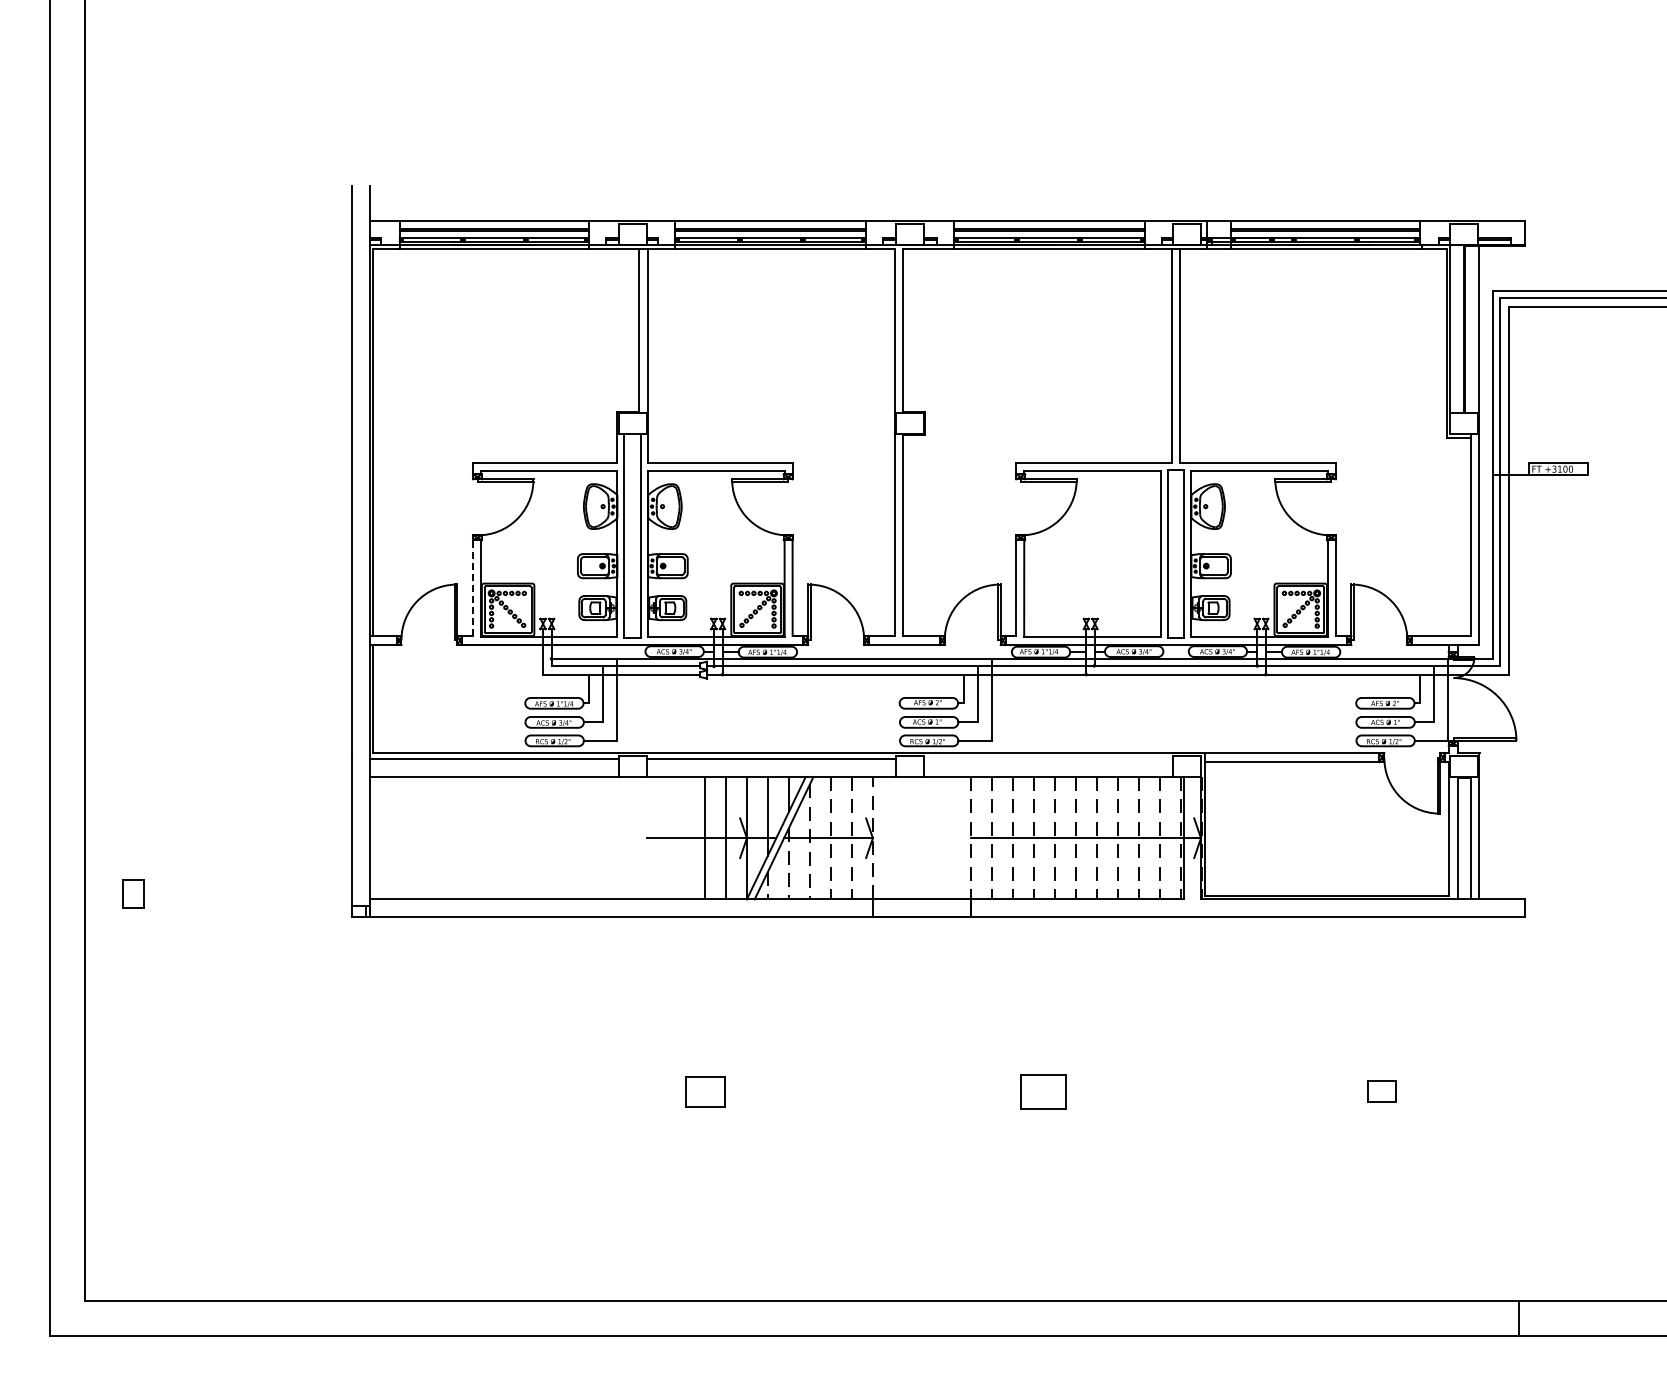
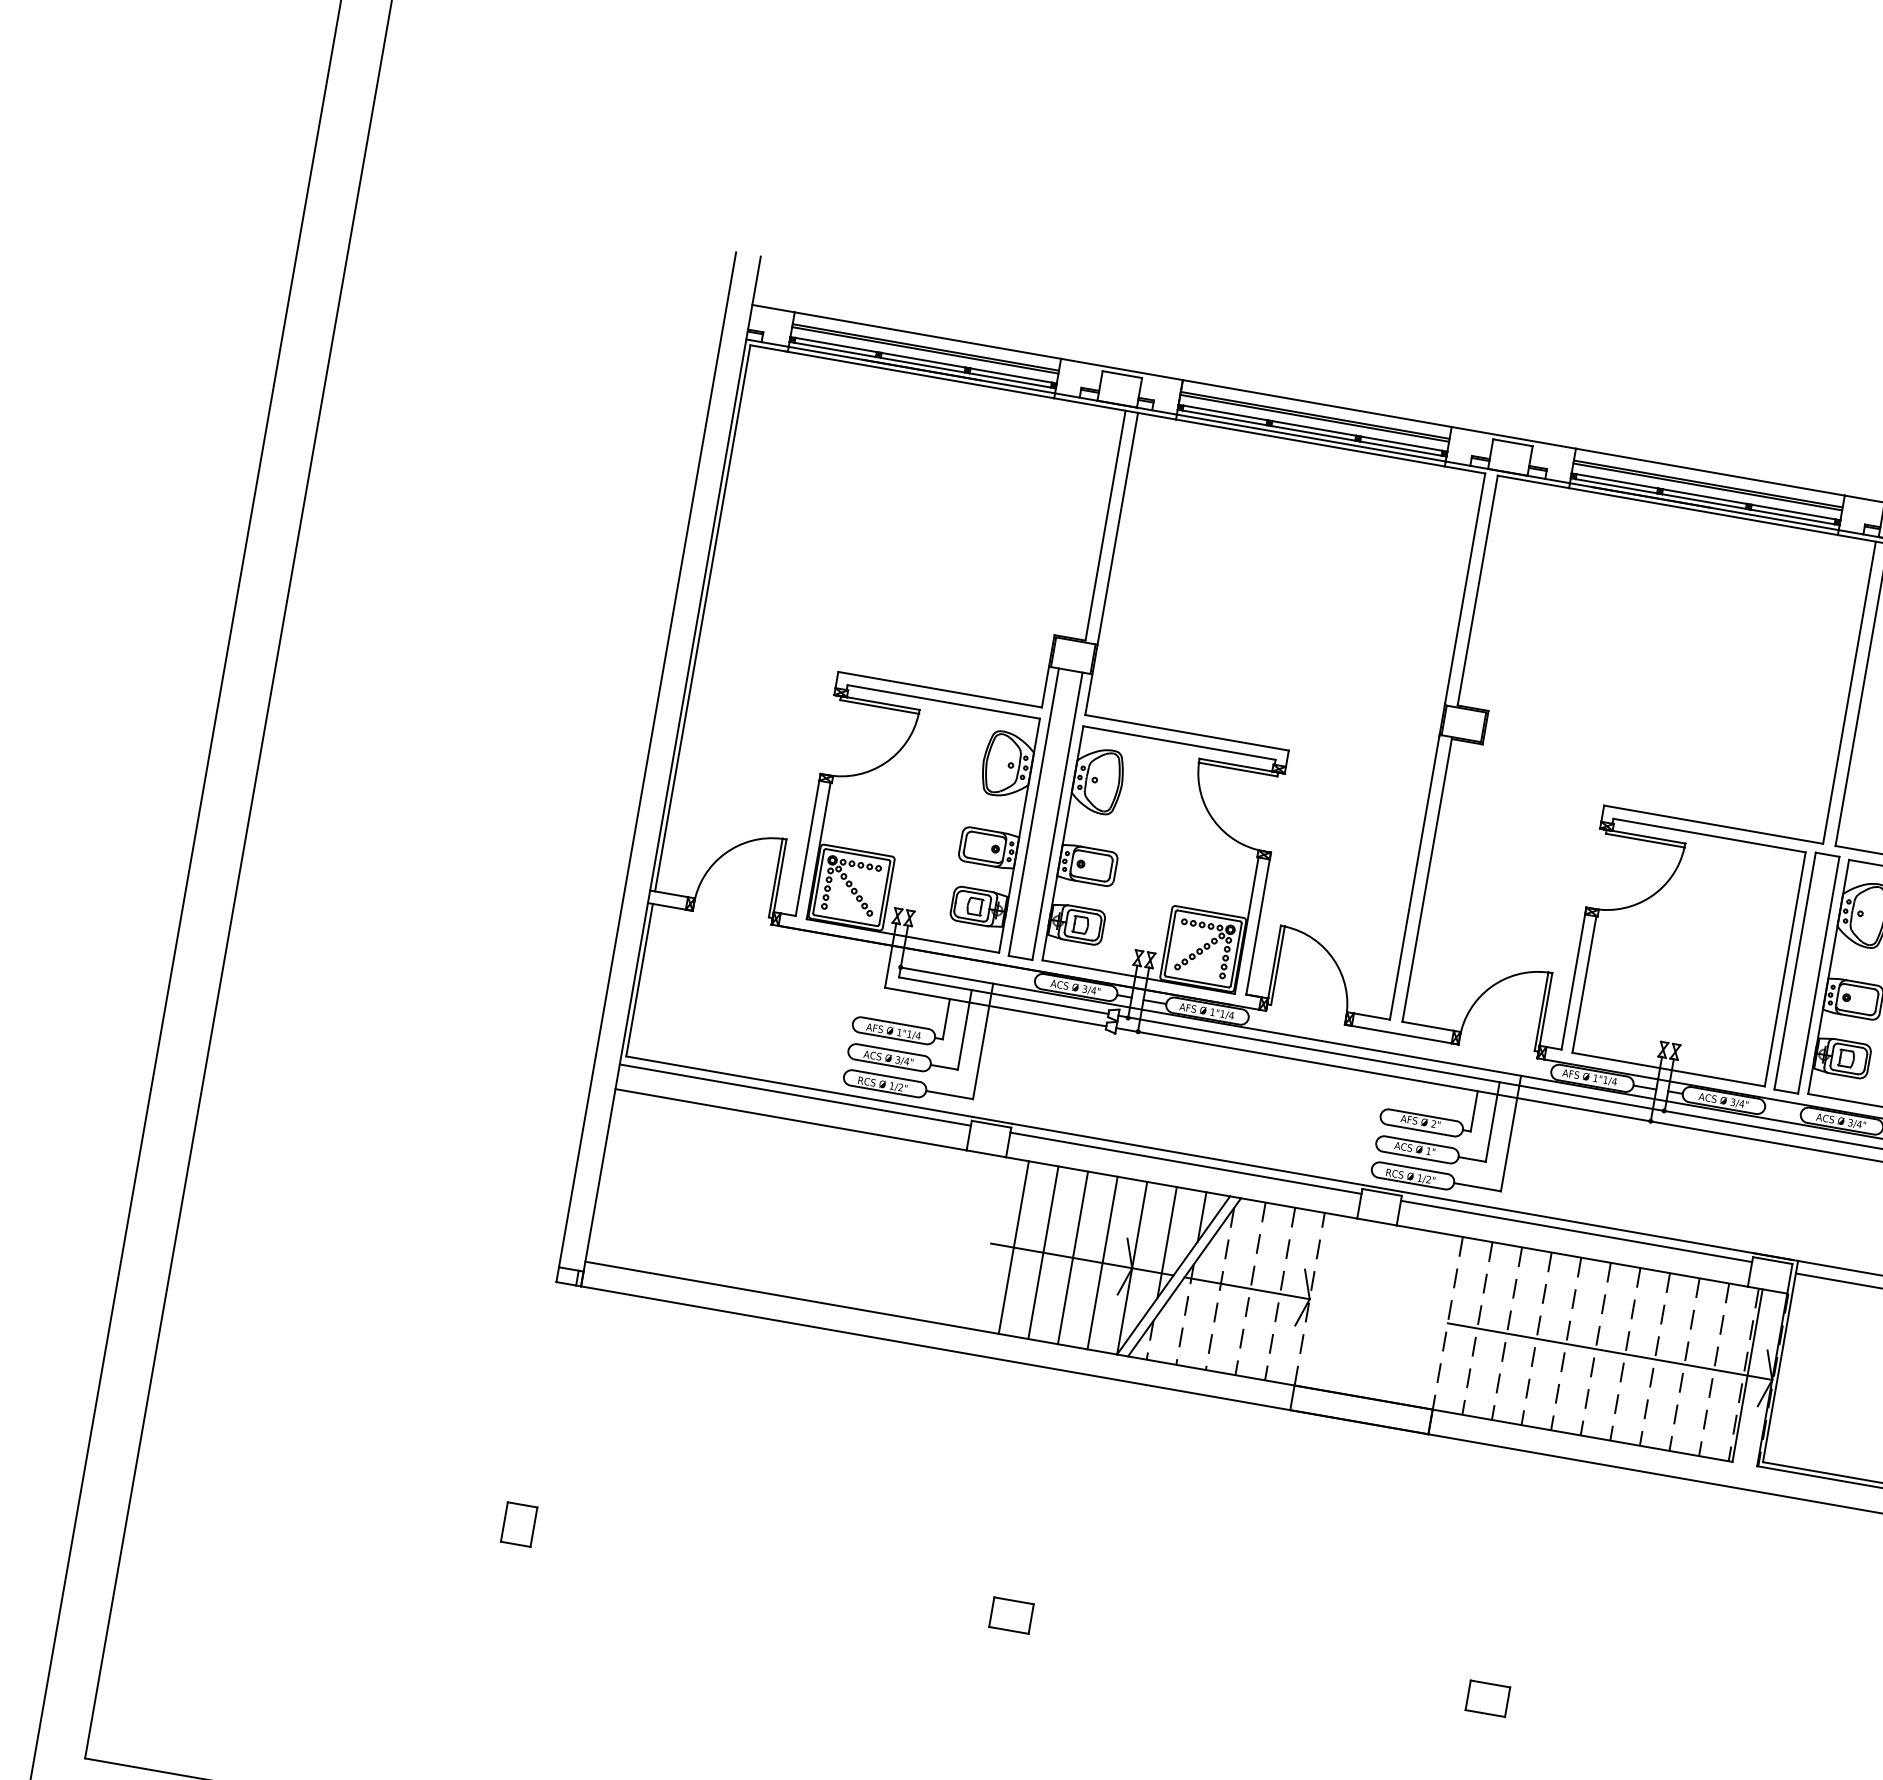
line: (473, 588) -> (808, 849), dashed -> solid
line: (1048, 759) -> (1576, 1231), added
line: (662, 837) -> (1013, 1246), added
line: (683, 837) -> (1042, 1251), added
part: (133, 893) -> (519, 1523), moved
part: (705, 1091) -> (1011, 1615), size x0.71
part: (1043, 1091) -> (1487, 1698), size x0.62

